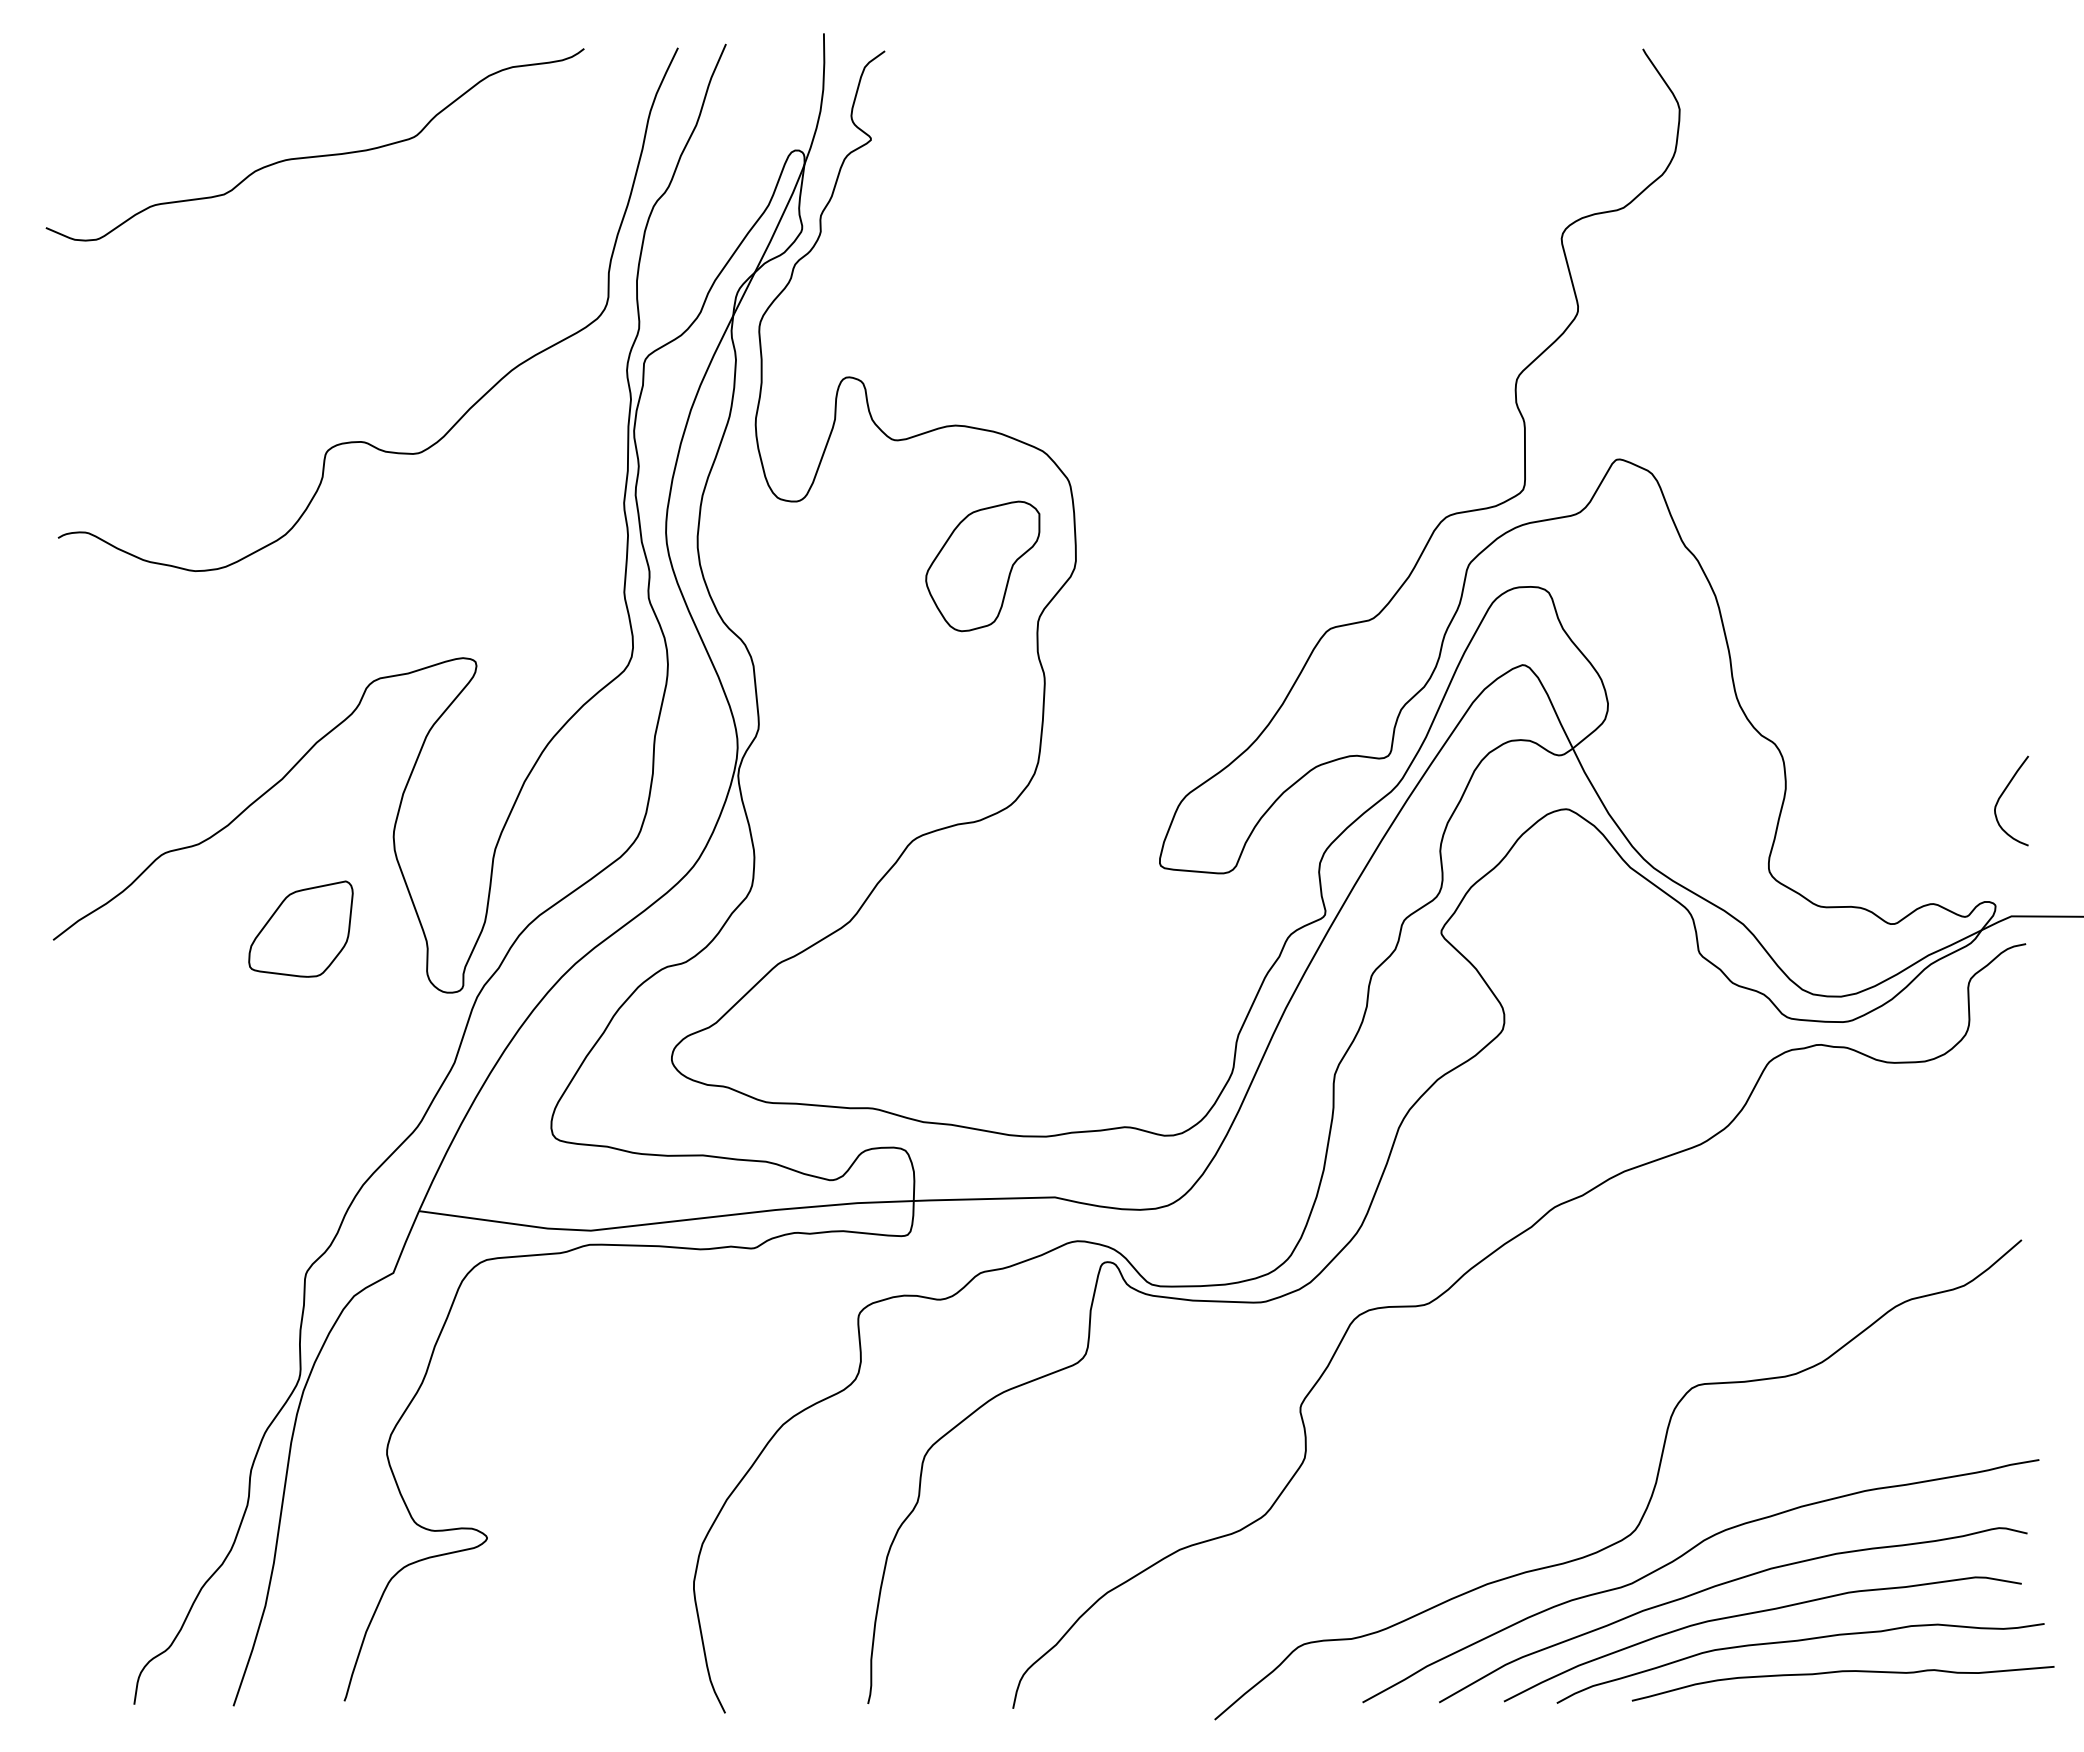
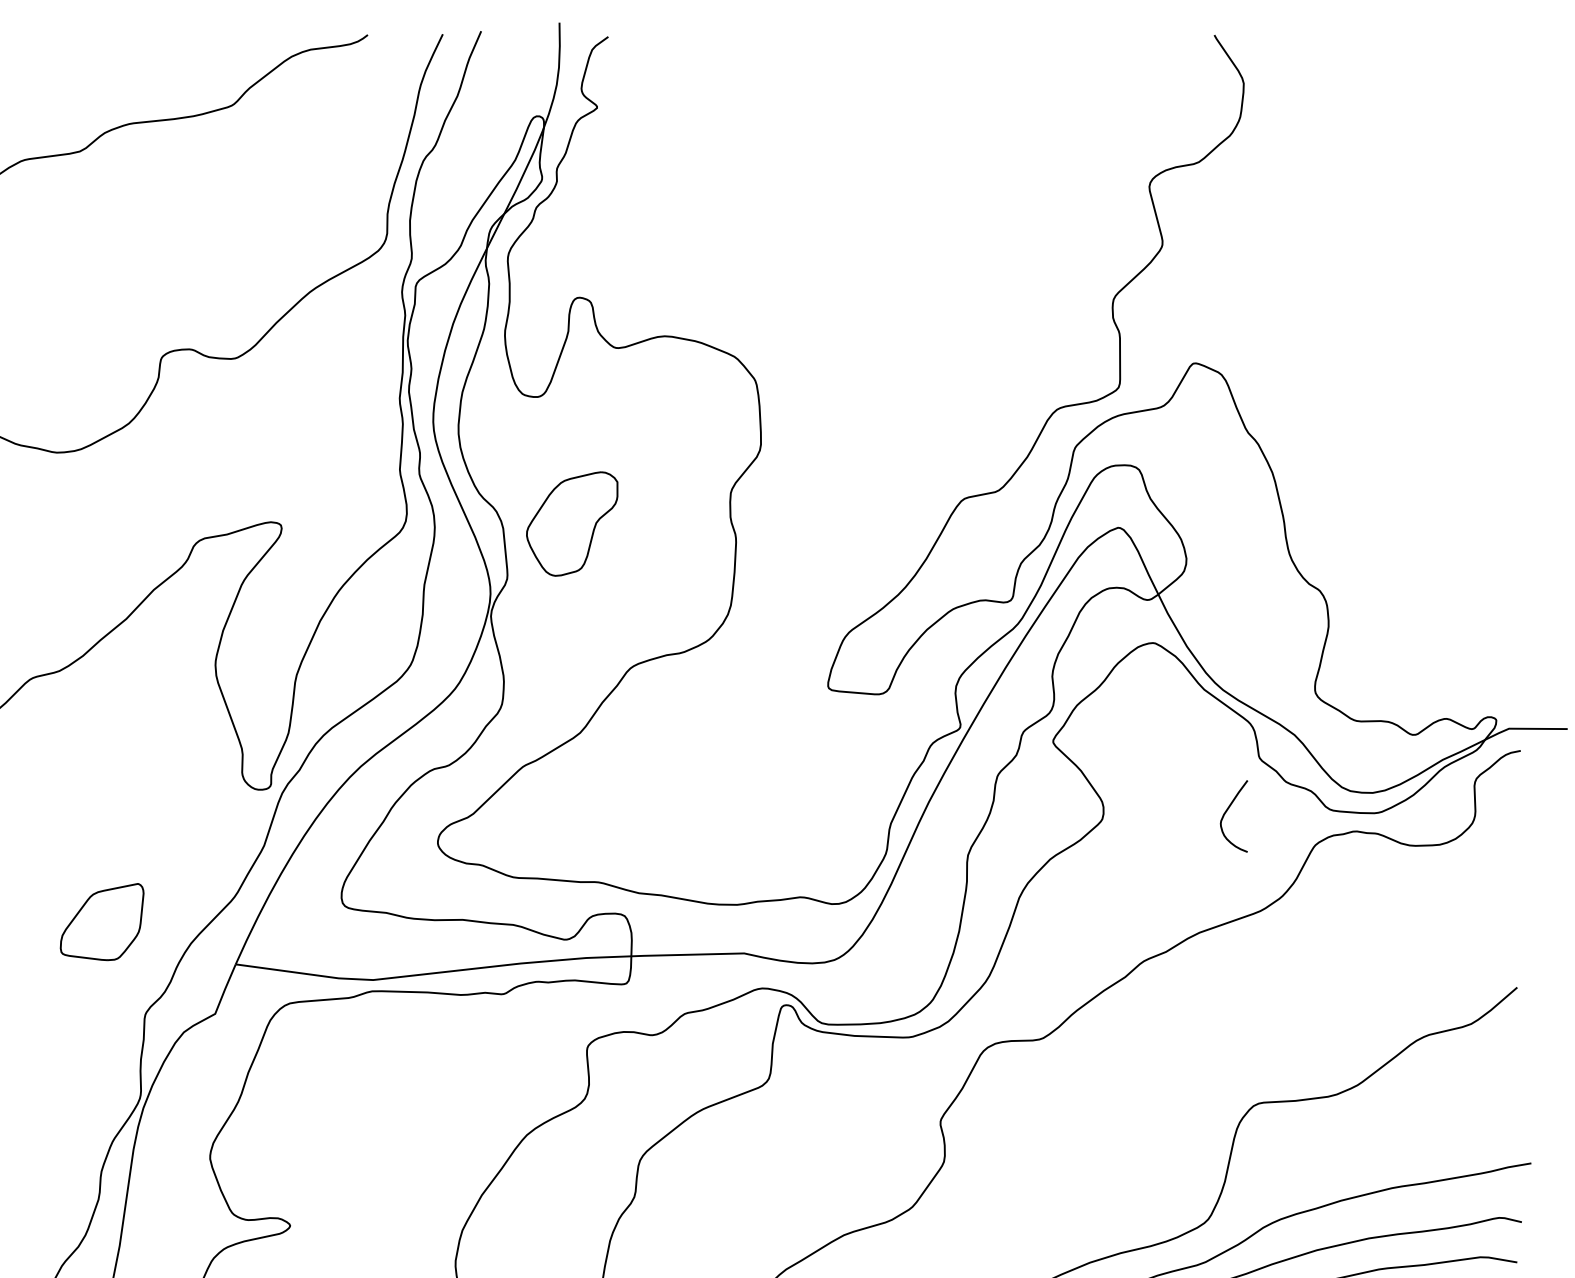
part: (982, 566) -> (571, 524), moved
curve: (2002, 795) -> (1226, 811), moved
part: (300, 928) -> (101, 921), moved

